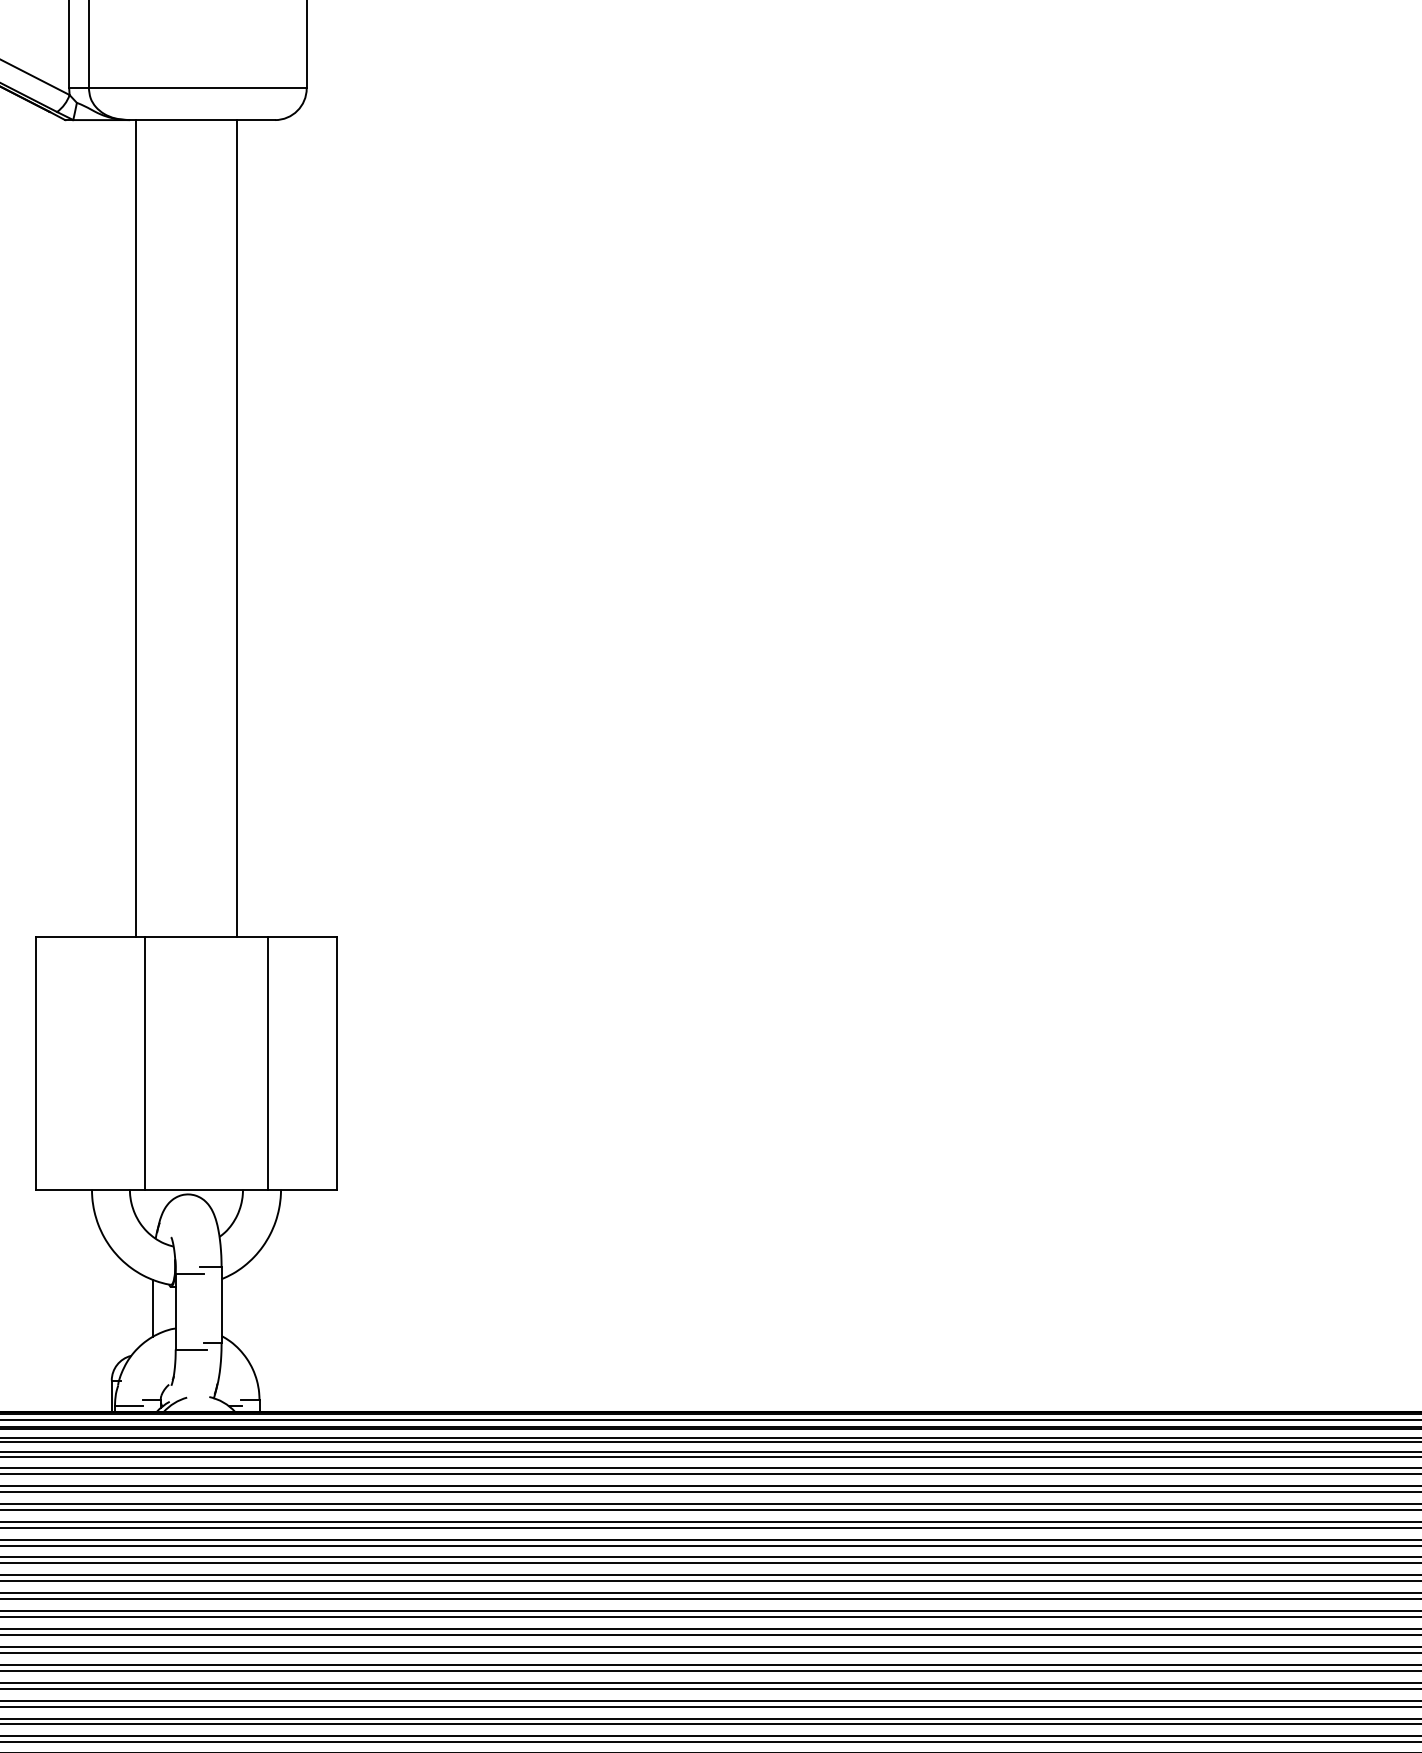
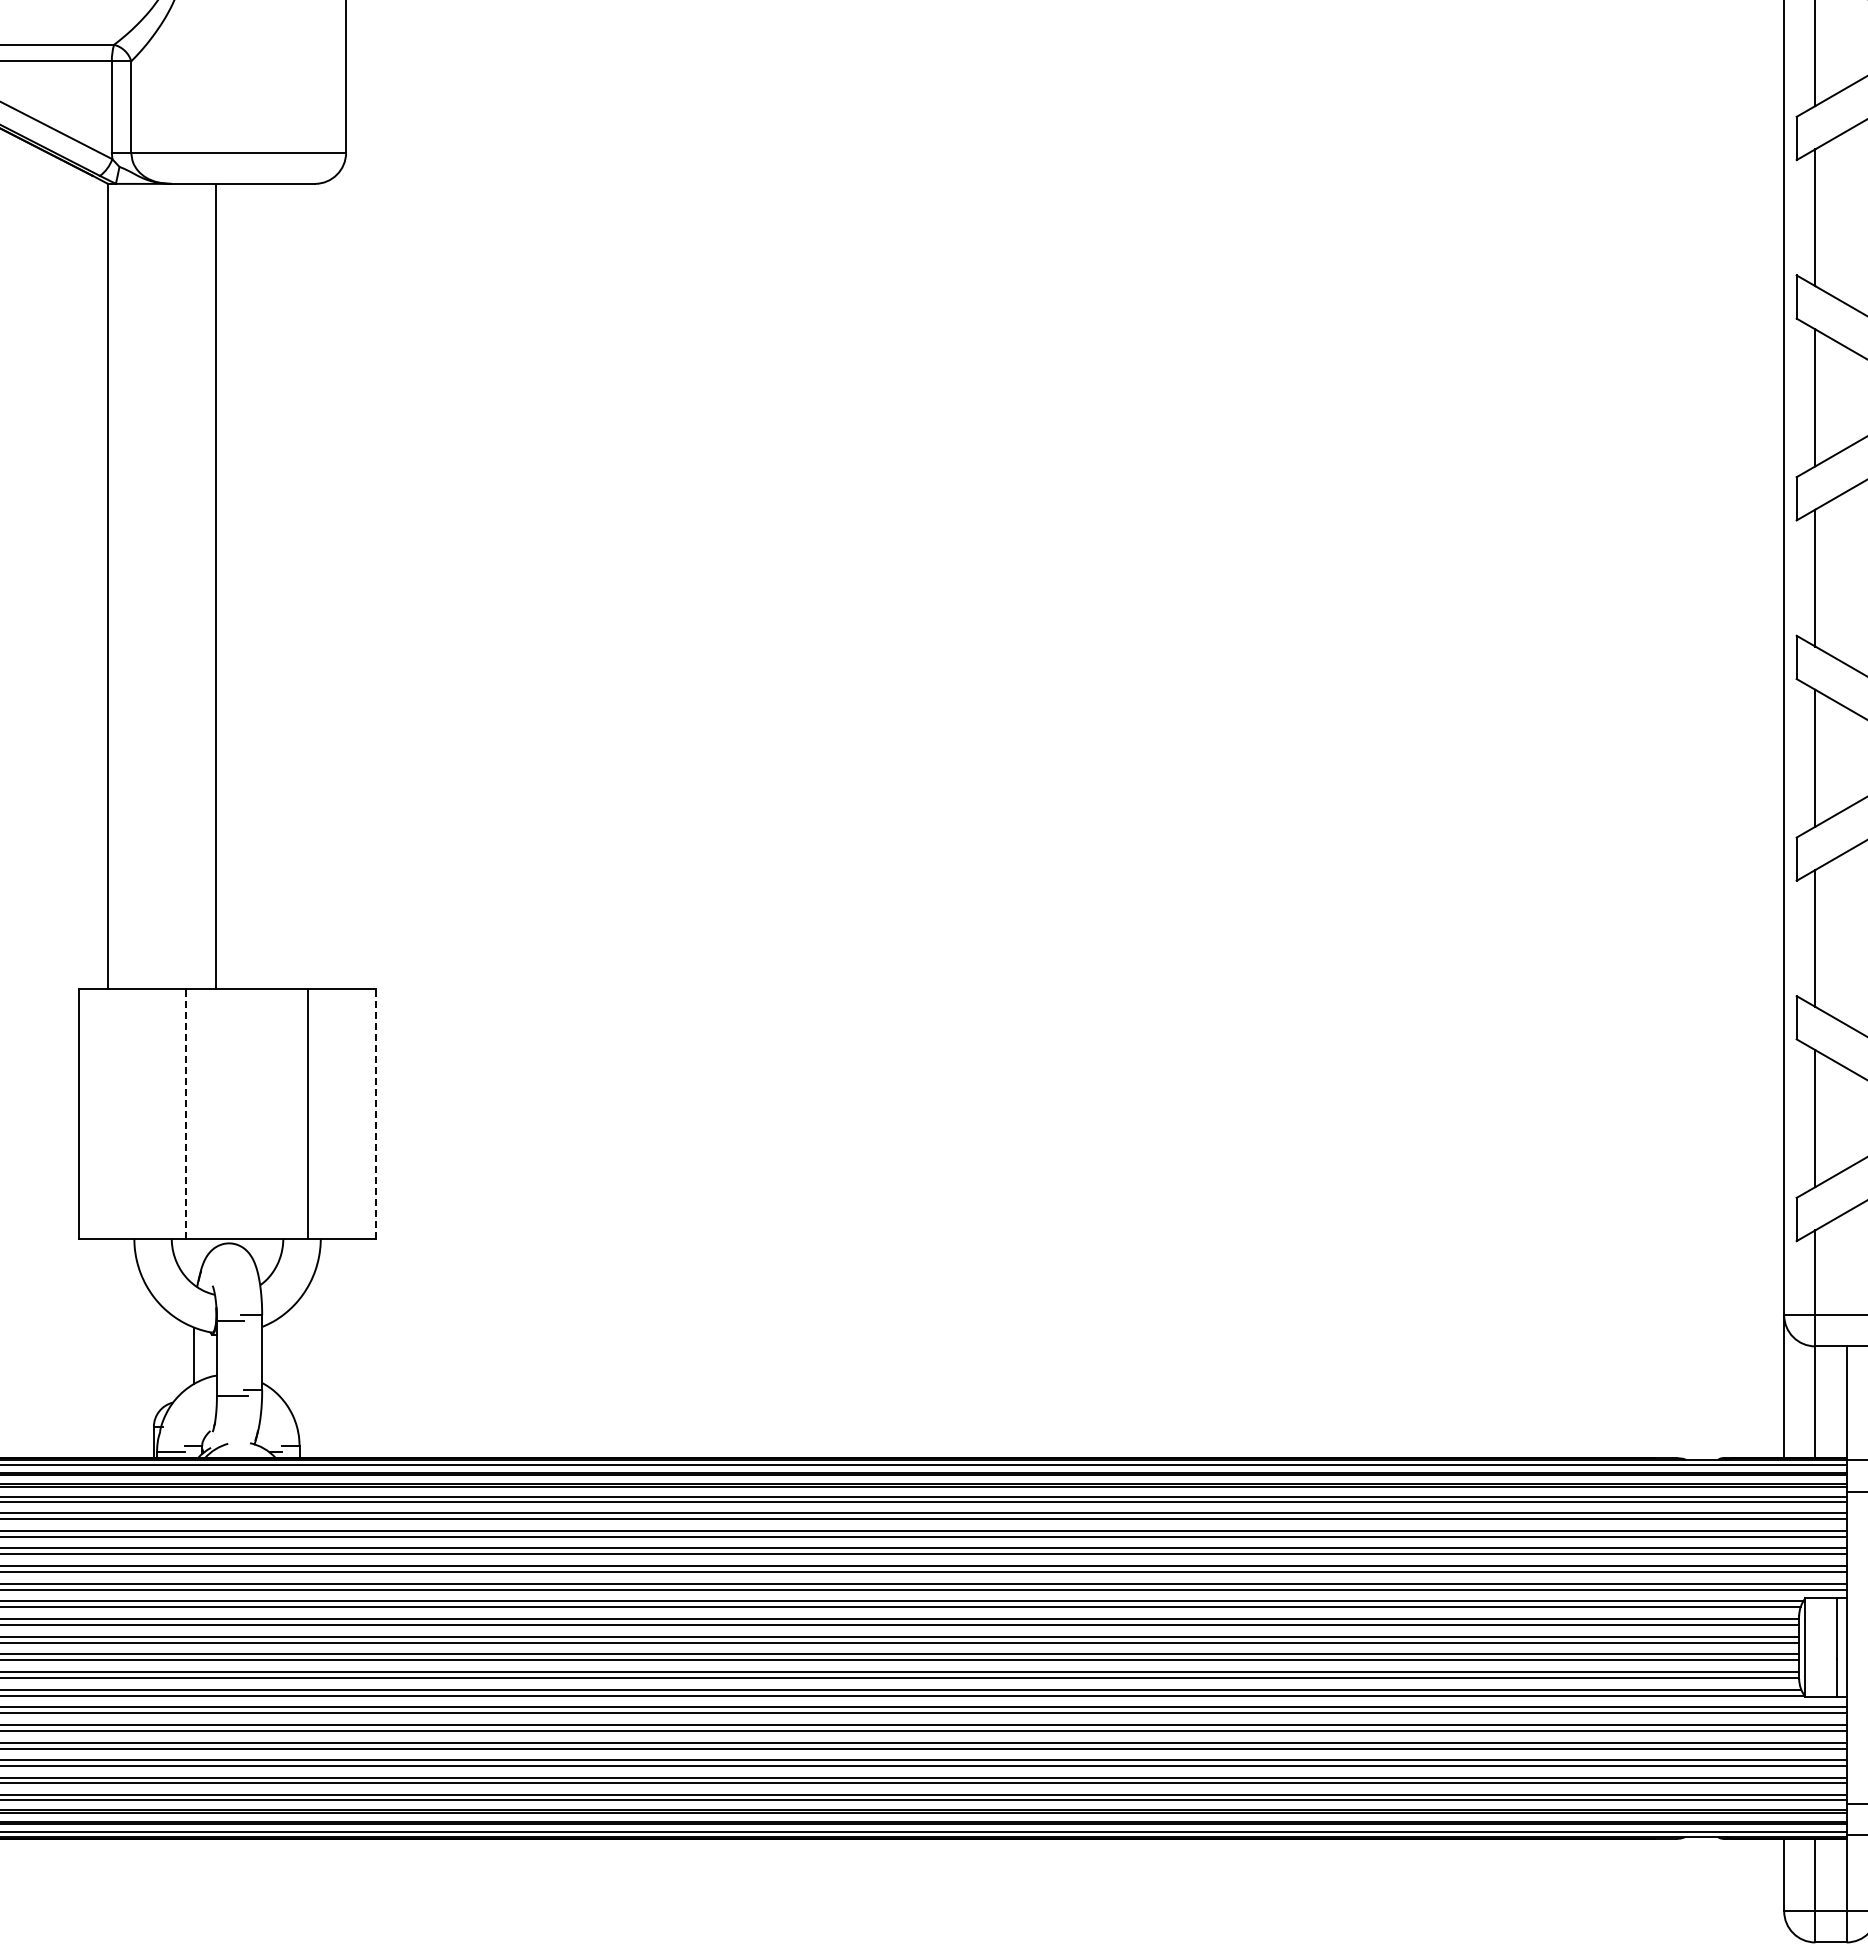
line: (135, 528) -> (107, 586), moved
line: (237, 528) -> (216, 586), moved
line: (144, 1062) -> (186, 1113), solid -> dashed
line: (336, 1062) -> (375, 1113), solid -> dashed

